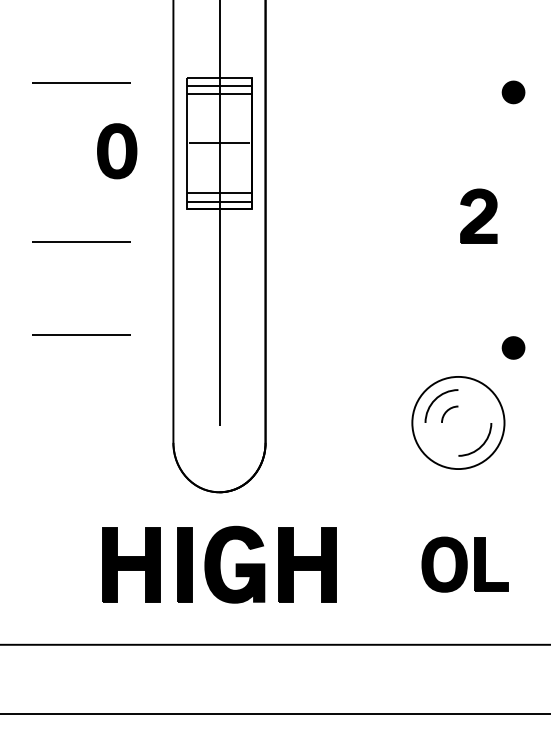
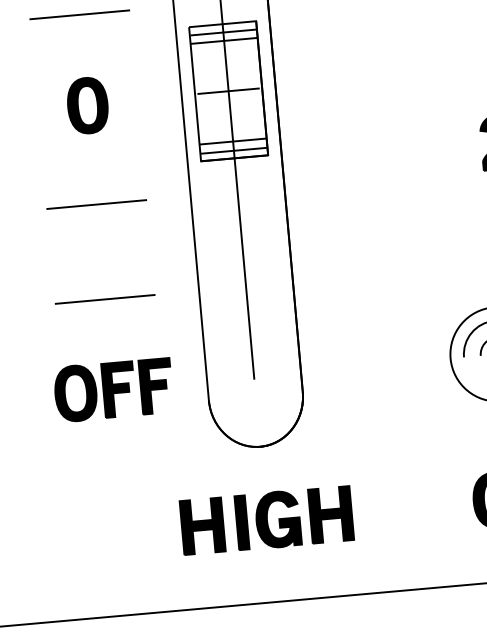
line: (81, 82) -> (79, 14), moved
part: (117, 151) -> (88, 105), moved
part: (81, 424) -> (113, 390), added
part: (219, 564) -> (266, 520), size x0.71

